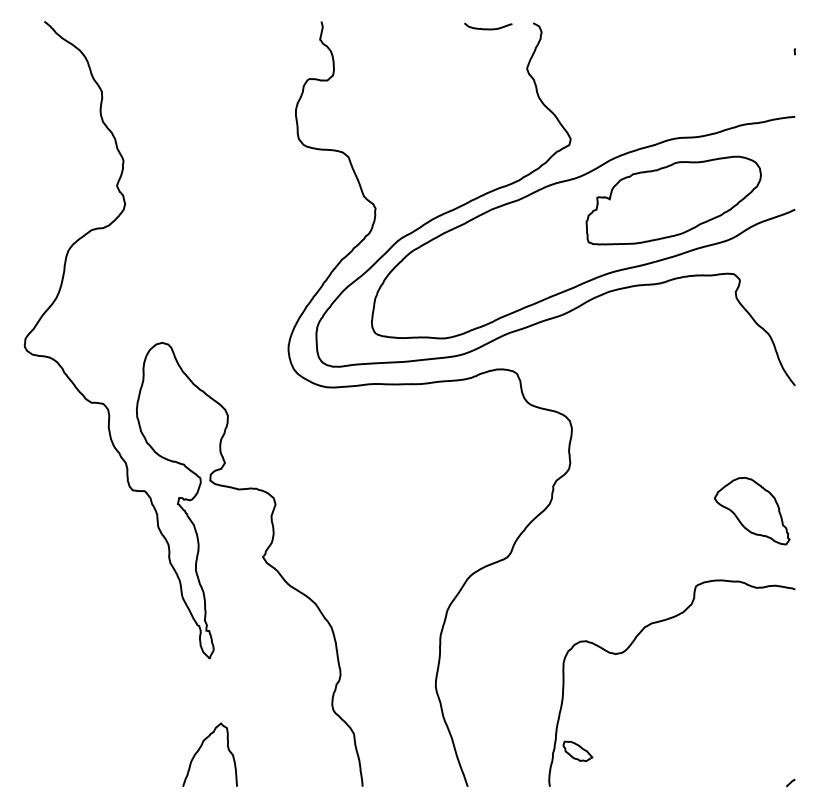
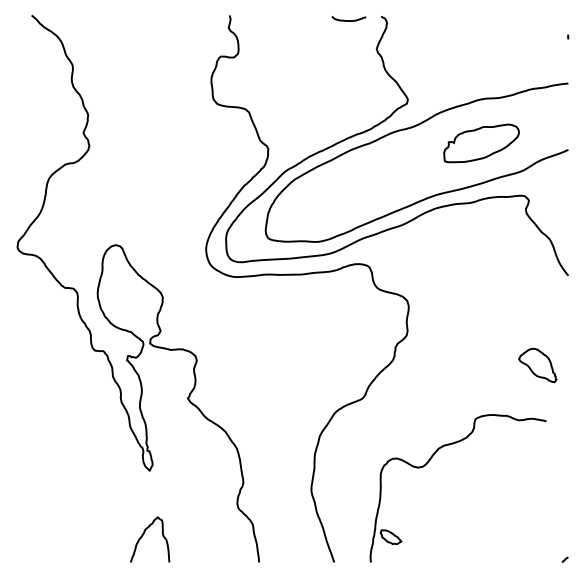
part: (673, 200) -> (481, 143), size x0.6
part: (751, 511) -> (537, 365), size x0.7
part: (628, 649) -> (427, 464), moved

